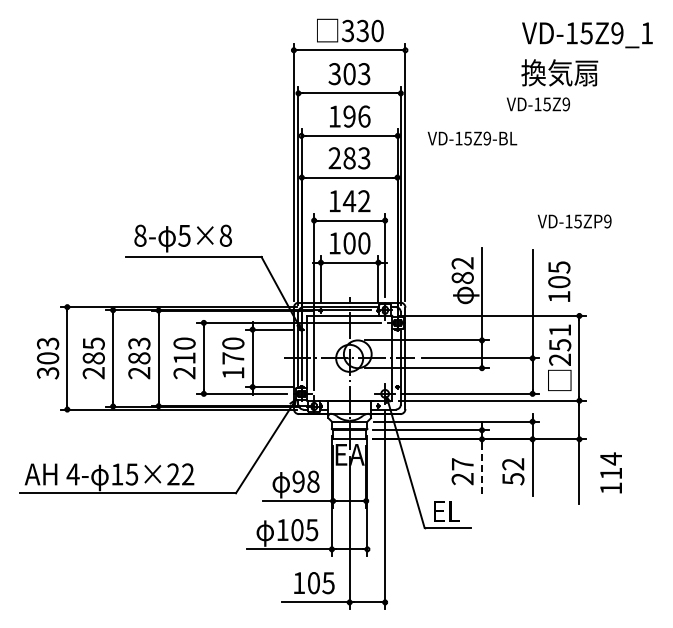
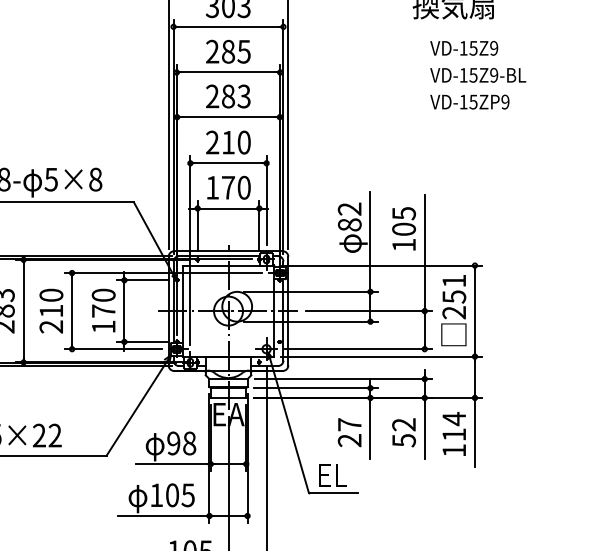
text: (538, 104) -> (464, 48), moved
text: (349, 116) -> (228, 51), 196 -> 285
text: (472, 138) -> (478, 75), moved
text: (349, 201) -> (228, 142), 142 -> 210
text: (574, 221) -> (469, 102), moved
text: (349, 243) -> (228, 187), 100 -> 170
text: (559, 281) -> (404, 228), moved
line: (482, 470) -> (370, 431), dashed -> solid
text: (610, 472) -> (453, 433), moved

